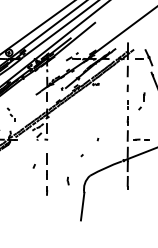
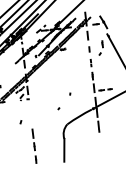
part: (141, 101) -> (100, 48), moved
part: (47, 174) -> (34, 146), moved
part: (67, 180) -> (49, 130), removed

